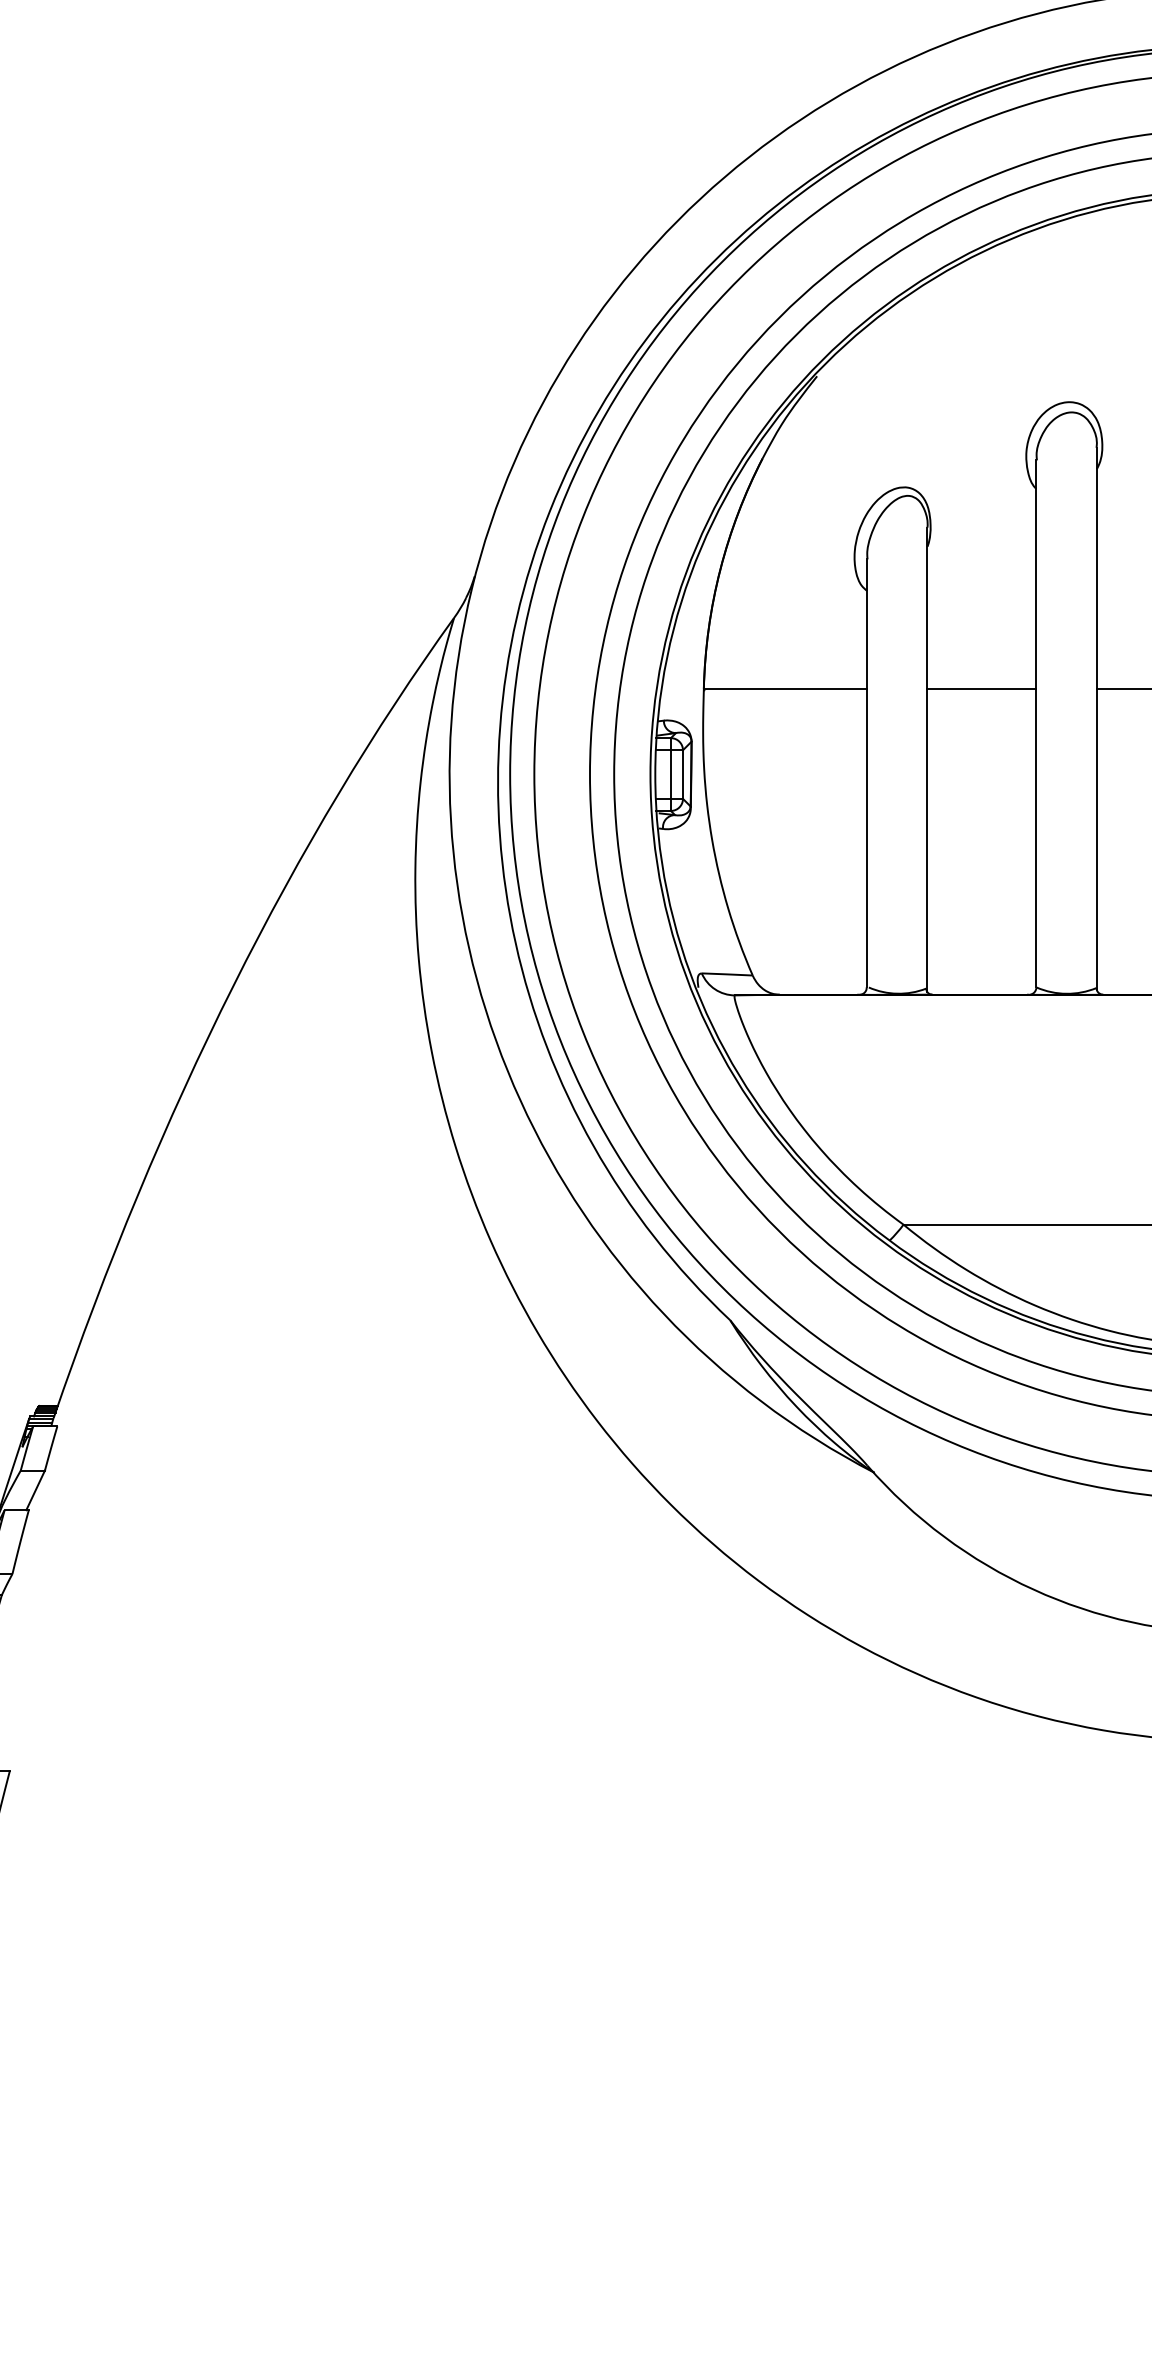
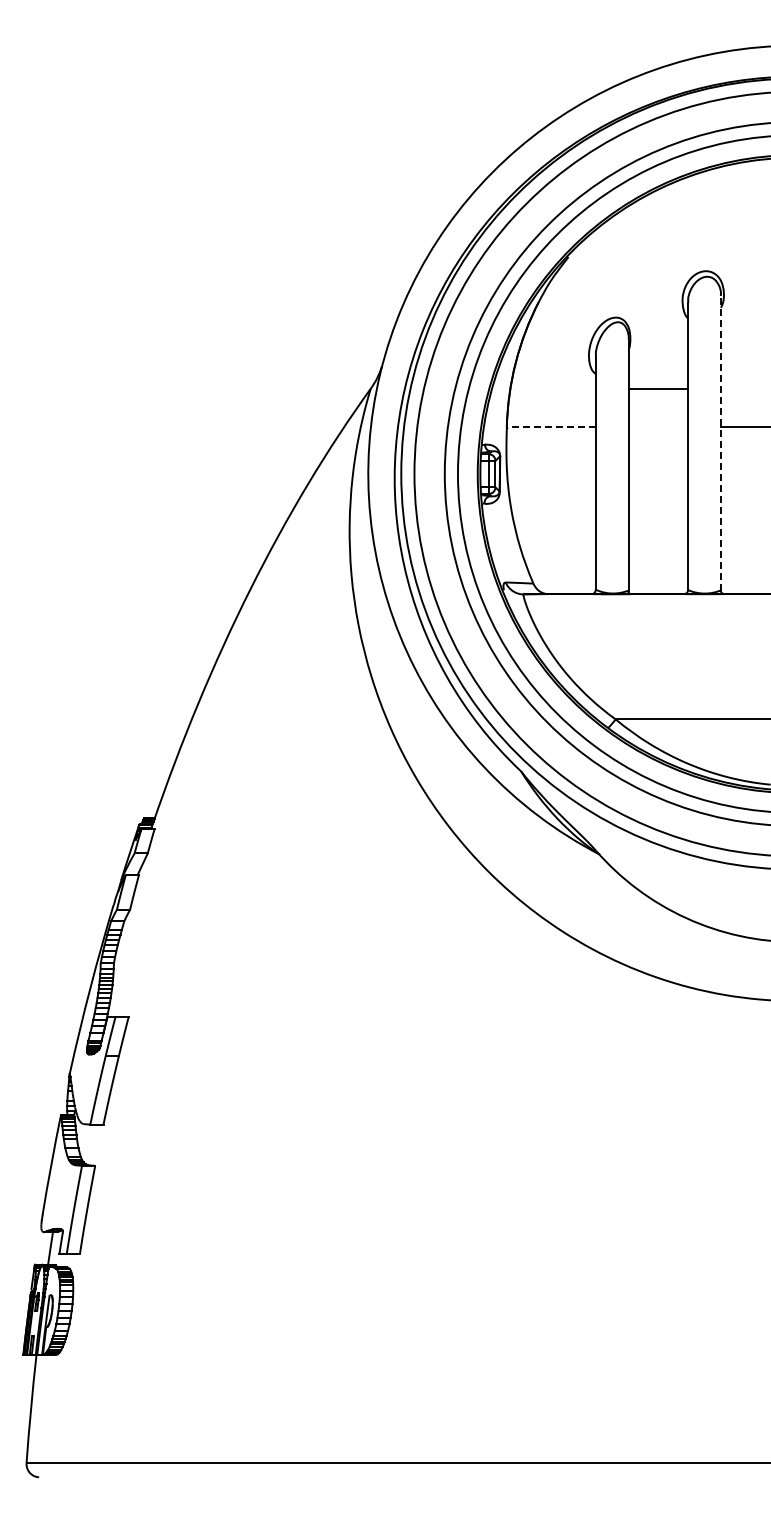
line: (783, 689) -> (550, 427), solid -> dashed
line: (982, 689) -> (658, 389), moved
line: (1095, 718) -> (720, 443), solid -> dashed

